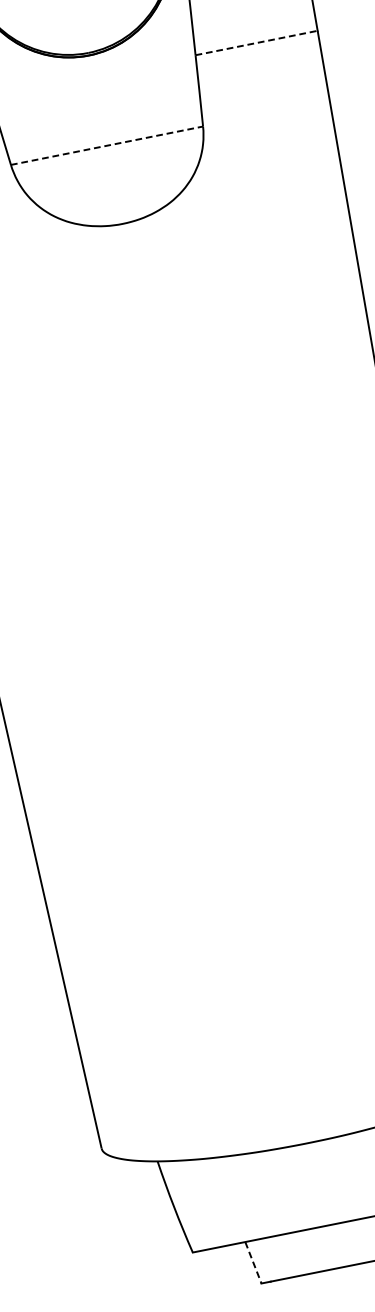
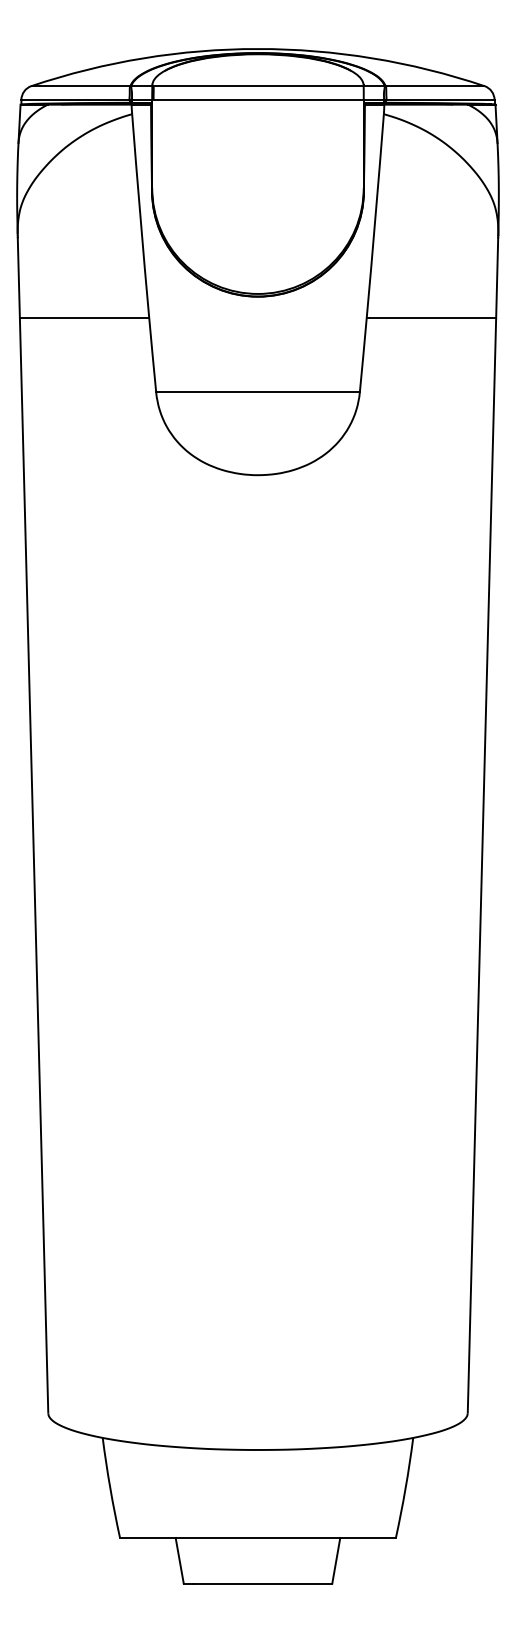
line: (256, 43) -> (431, 318), dashed -> solid
line: (107, 145) -> (258, 392), dashed -> solid
line: (253, 1263) -> (179, 1561), dashed -> solid

